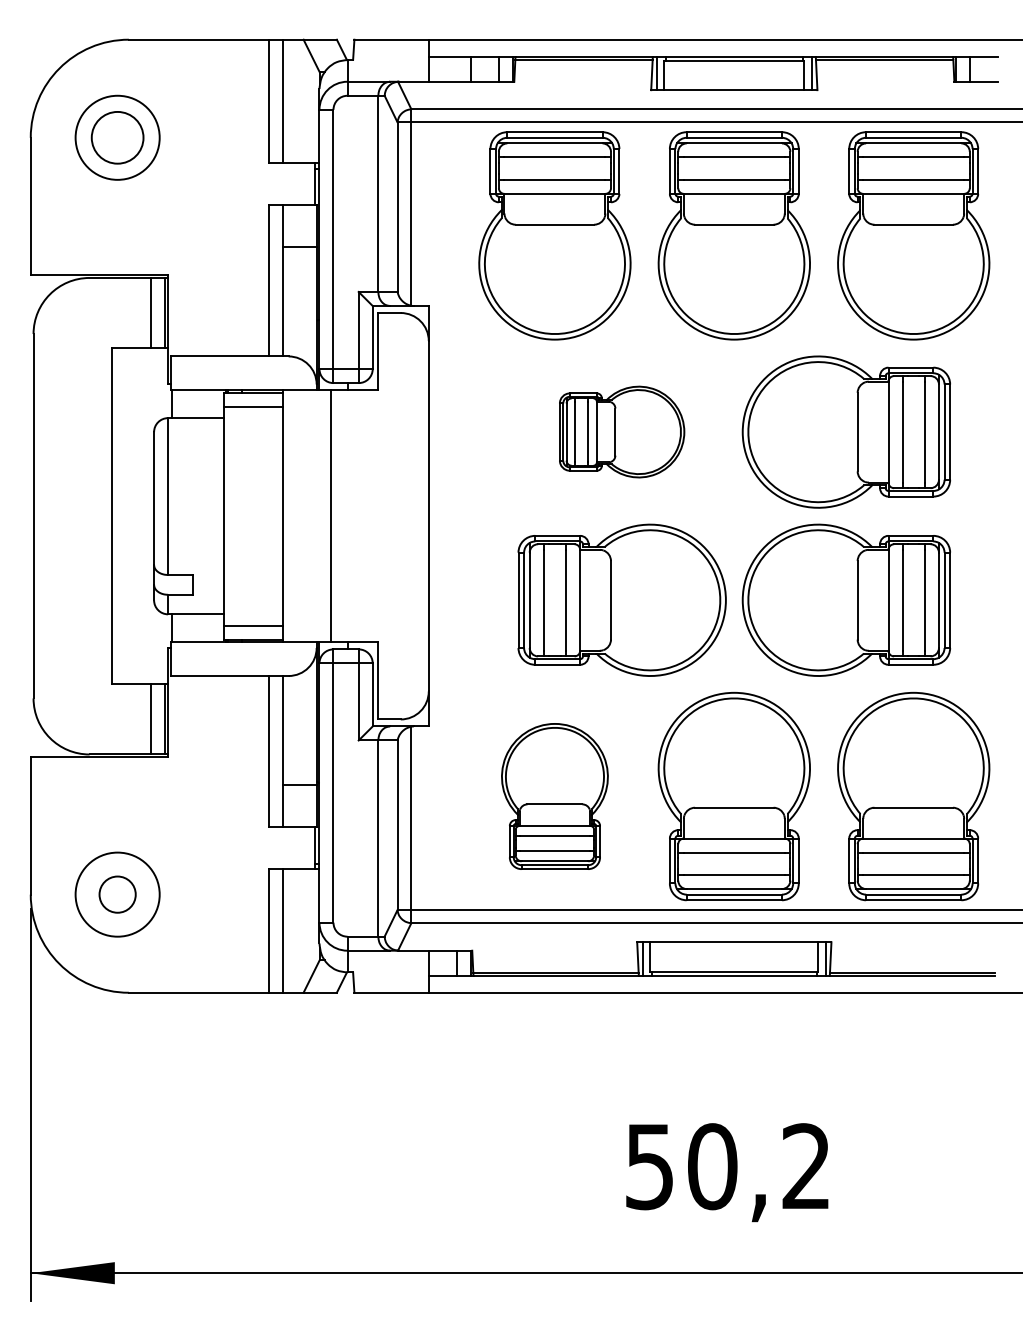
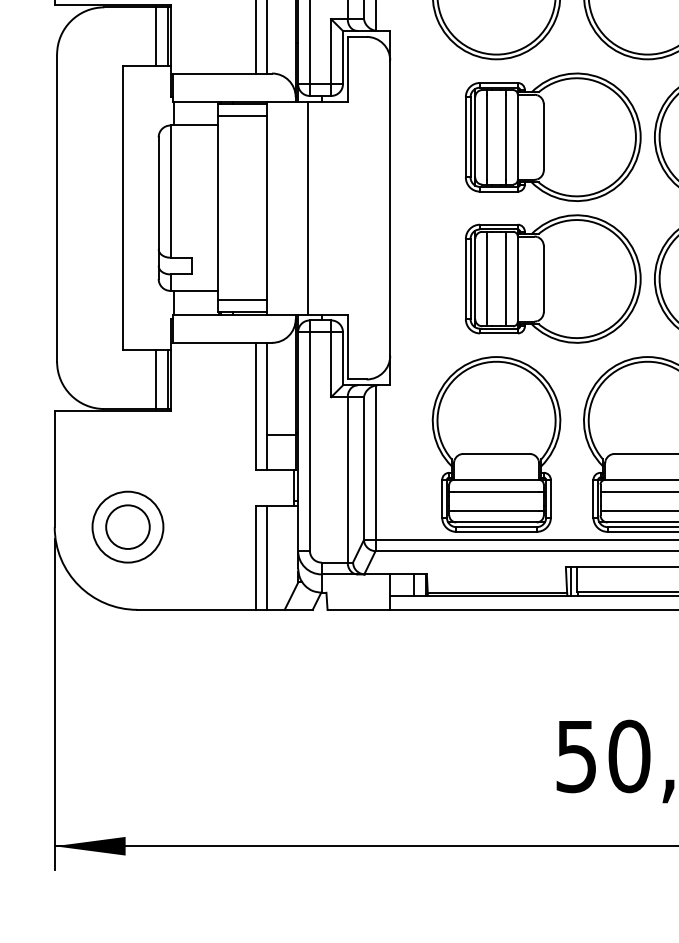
part: (621, 431) -> (552, 136), size x1.67
part: (554, 796) -> (496, 444), size x1.43
circle: (117, 894) -> (127, 527), size x1.43

